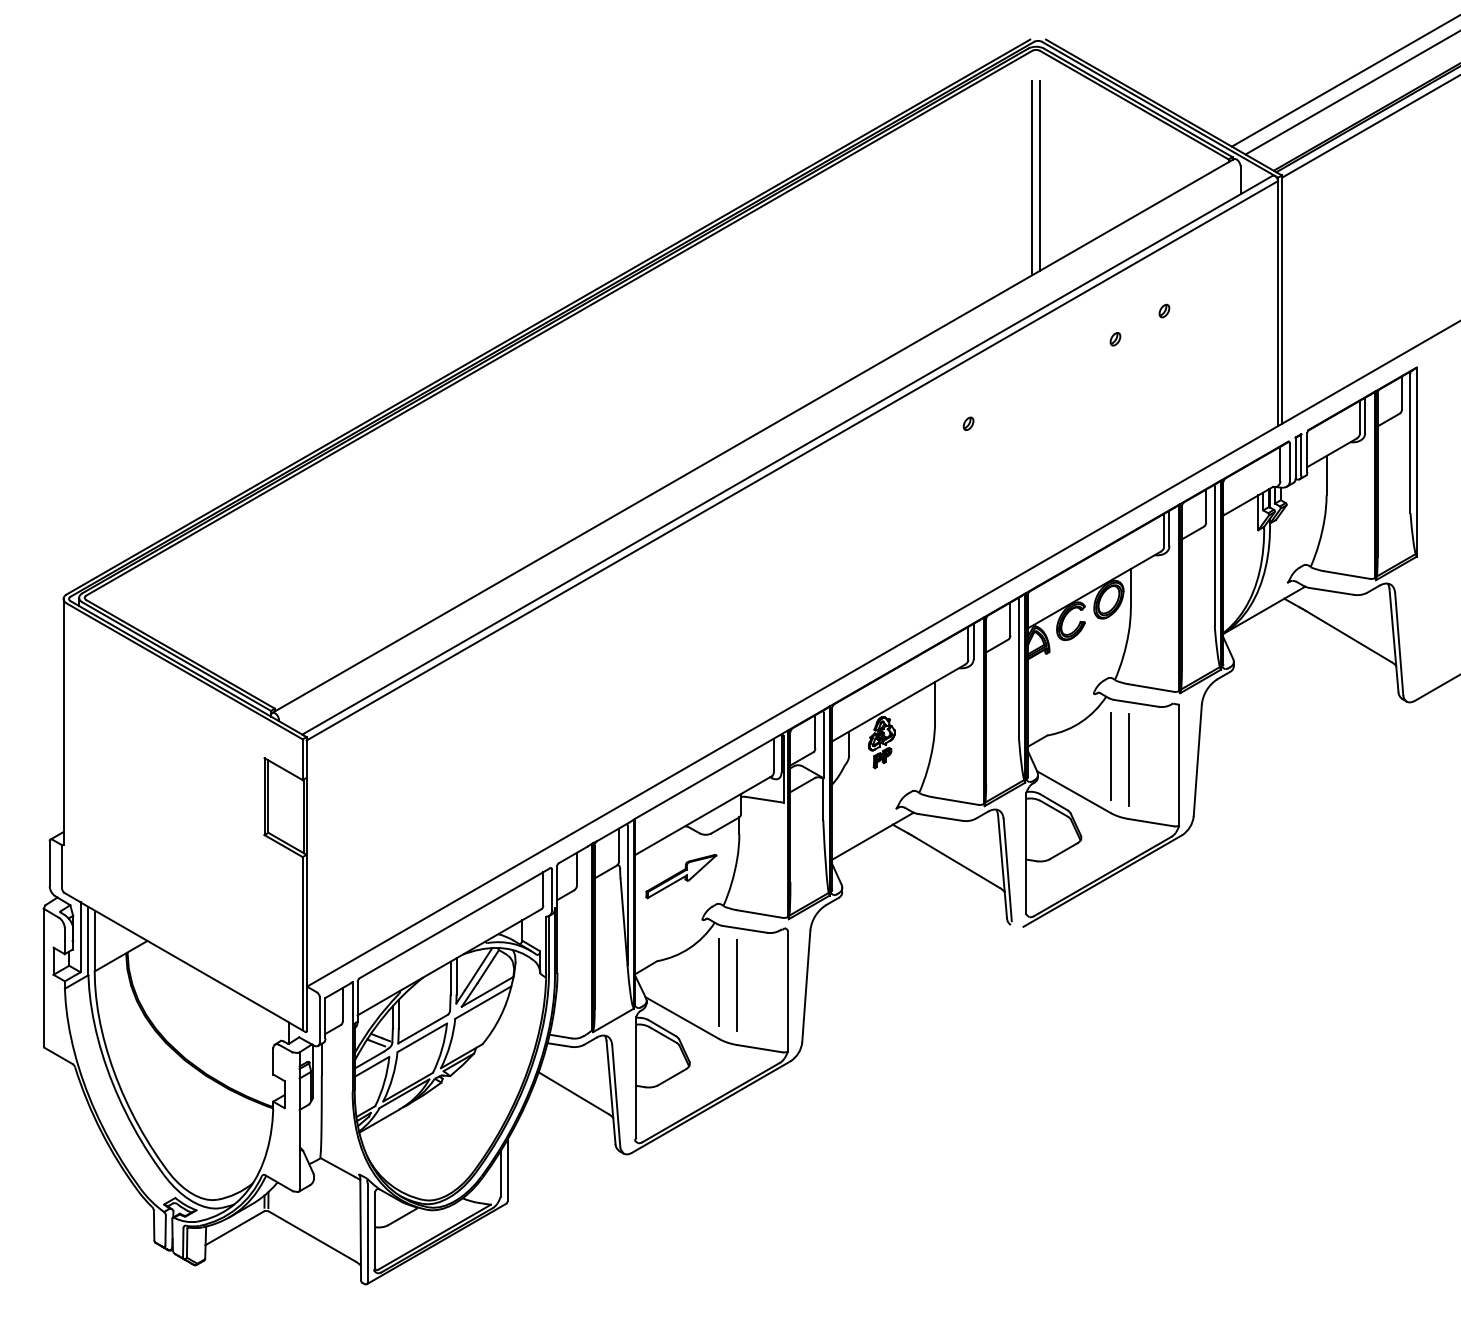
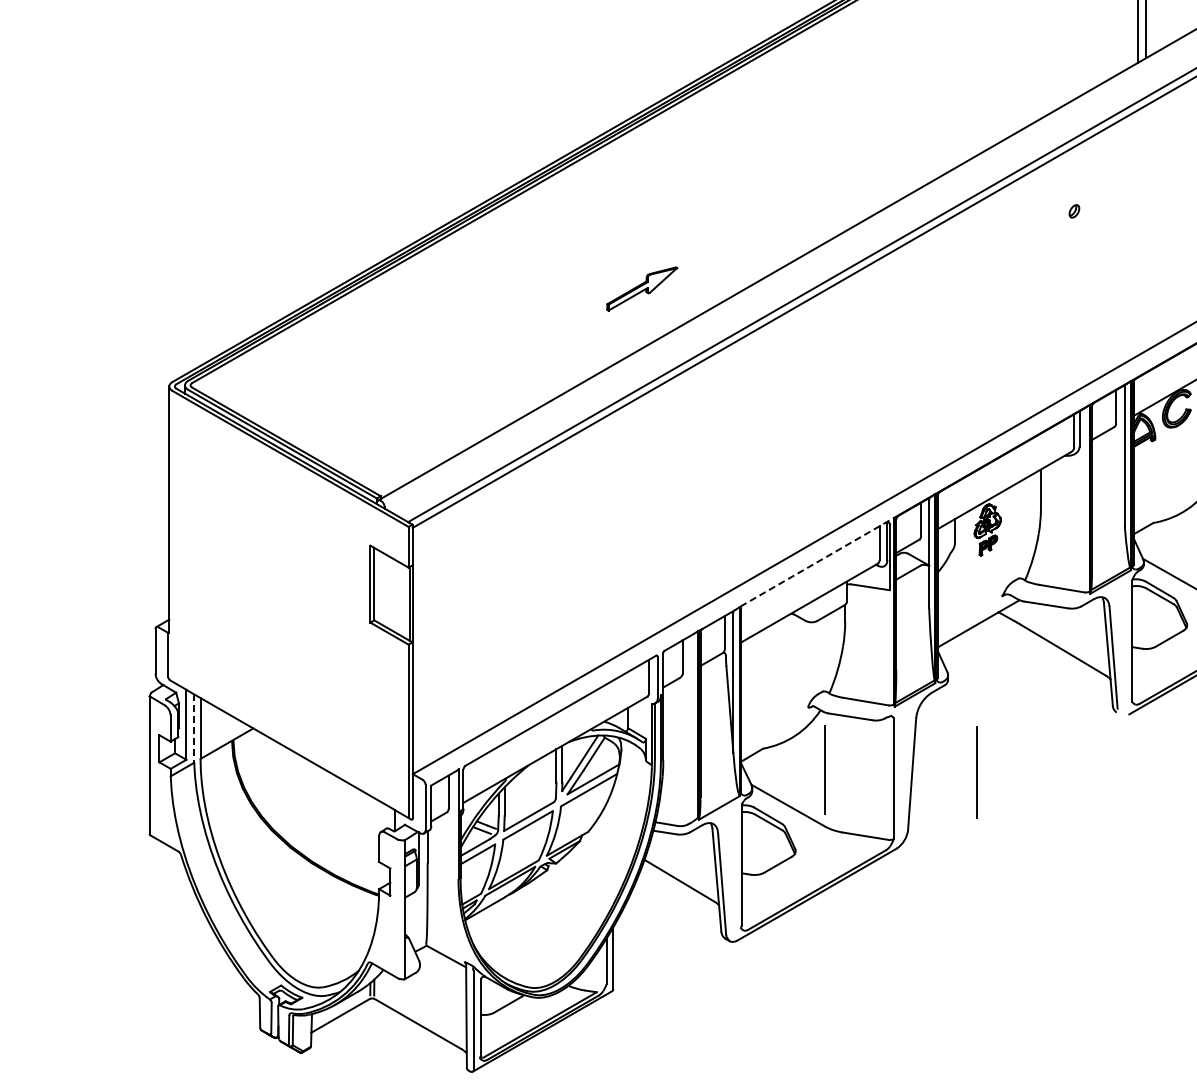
line: (711, 774) -> (817, 562), solid -> dashed
part: (681, 876) -> (642, 289), moved
line: (88, 941) -> (194, 729), solid -> dashed
line: (736, 985) -> (976, 773), moved

